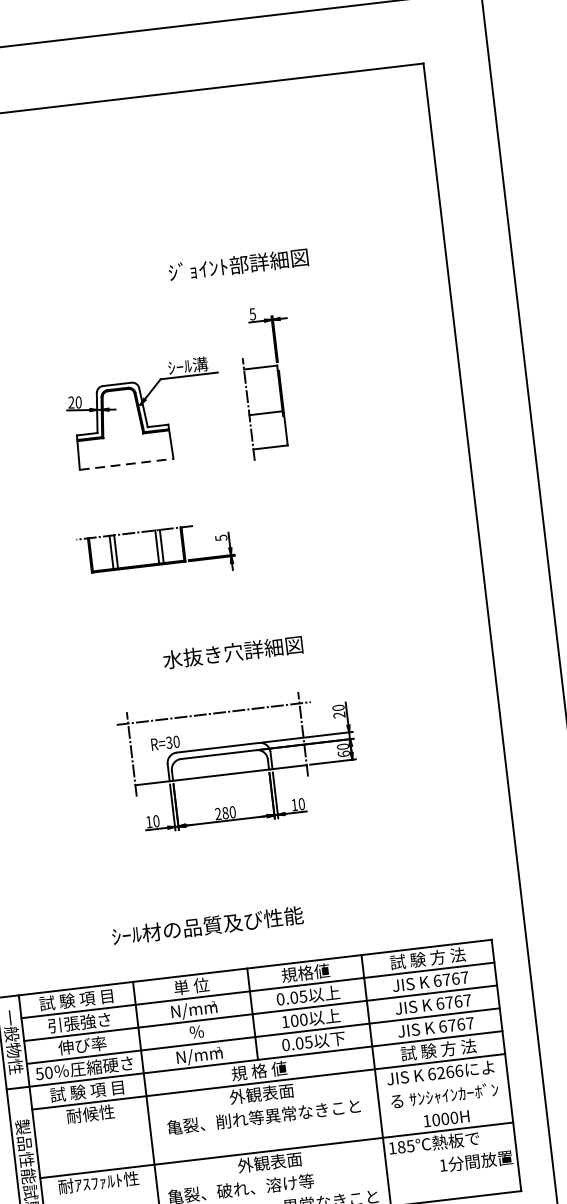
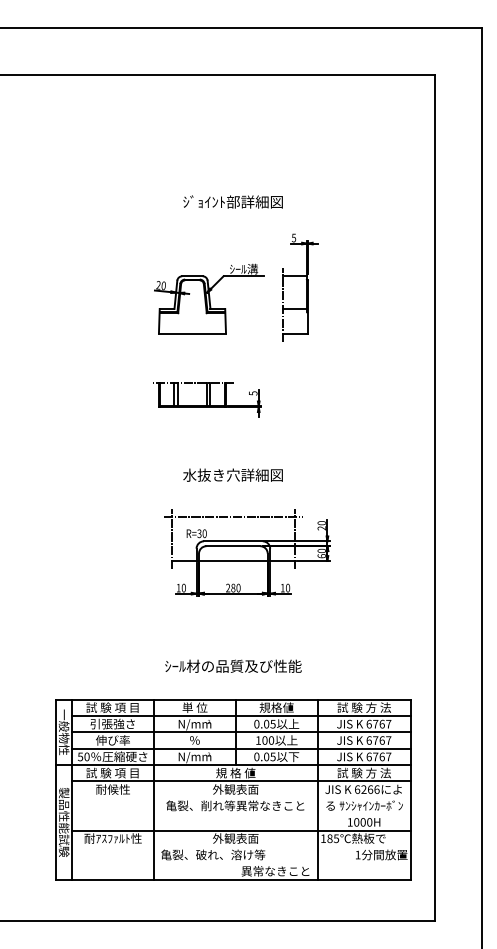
text: (237, 264) -> (232, 201), moved
line: (126, 464) -> (192, 333), dashed -> solid
text: (232, 651) -> (232, 474), moved
text: (207, 924) -> (233, 665), moved

